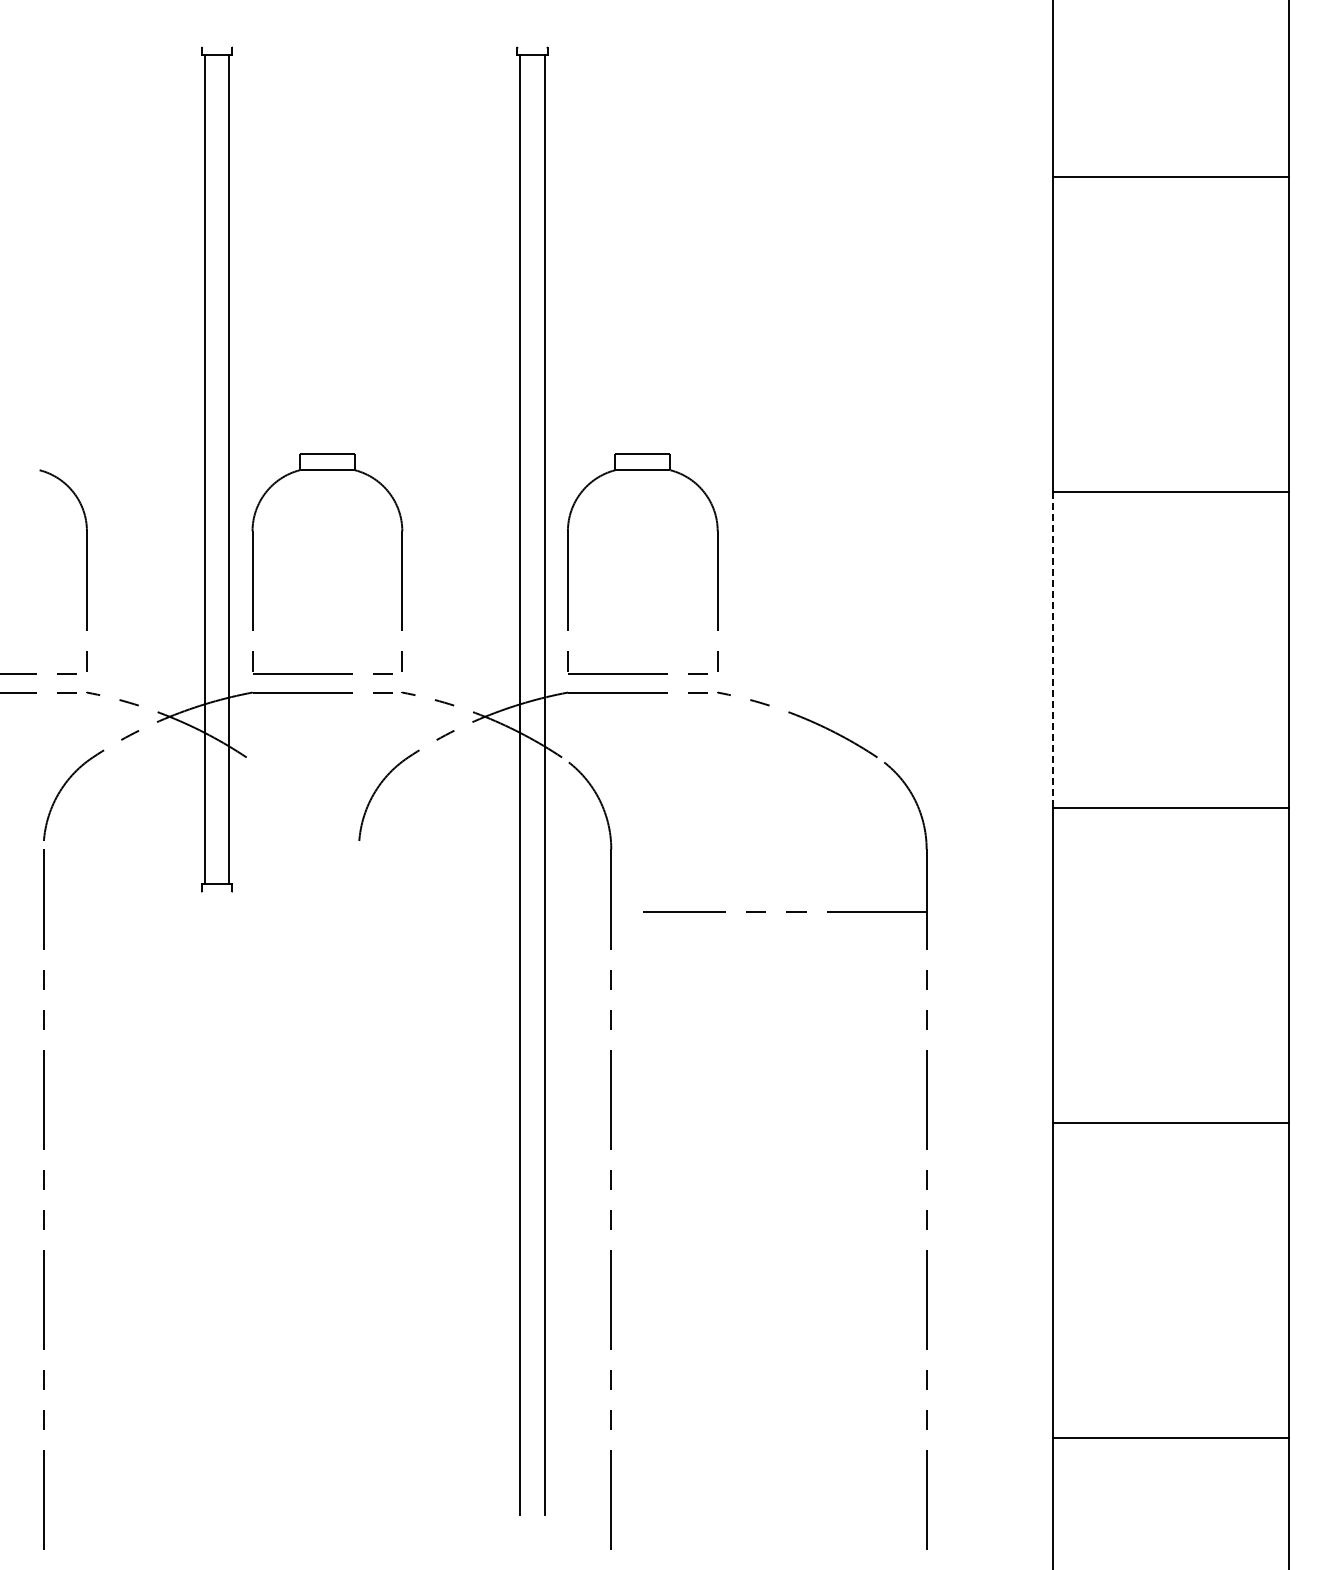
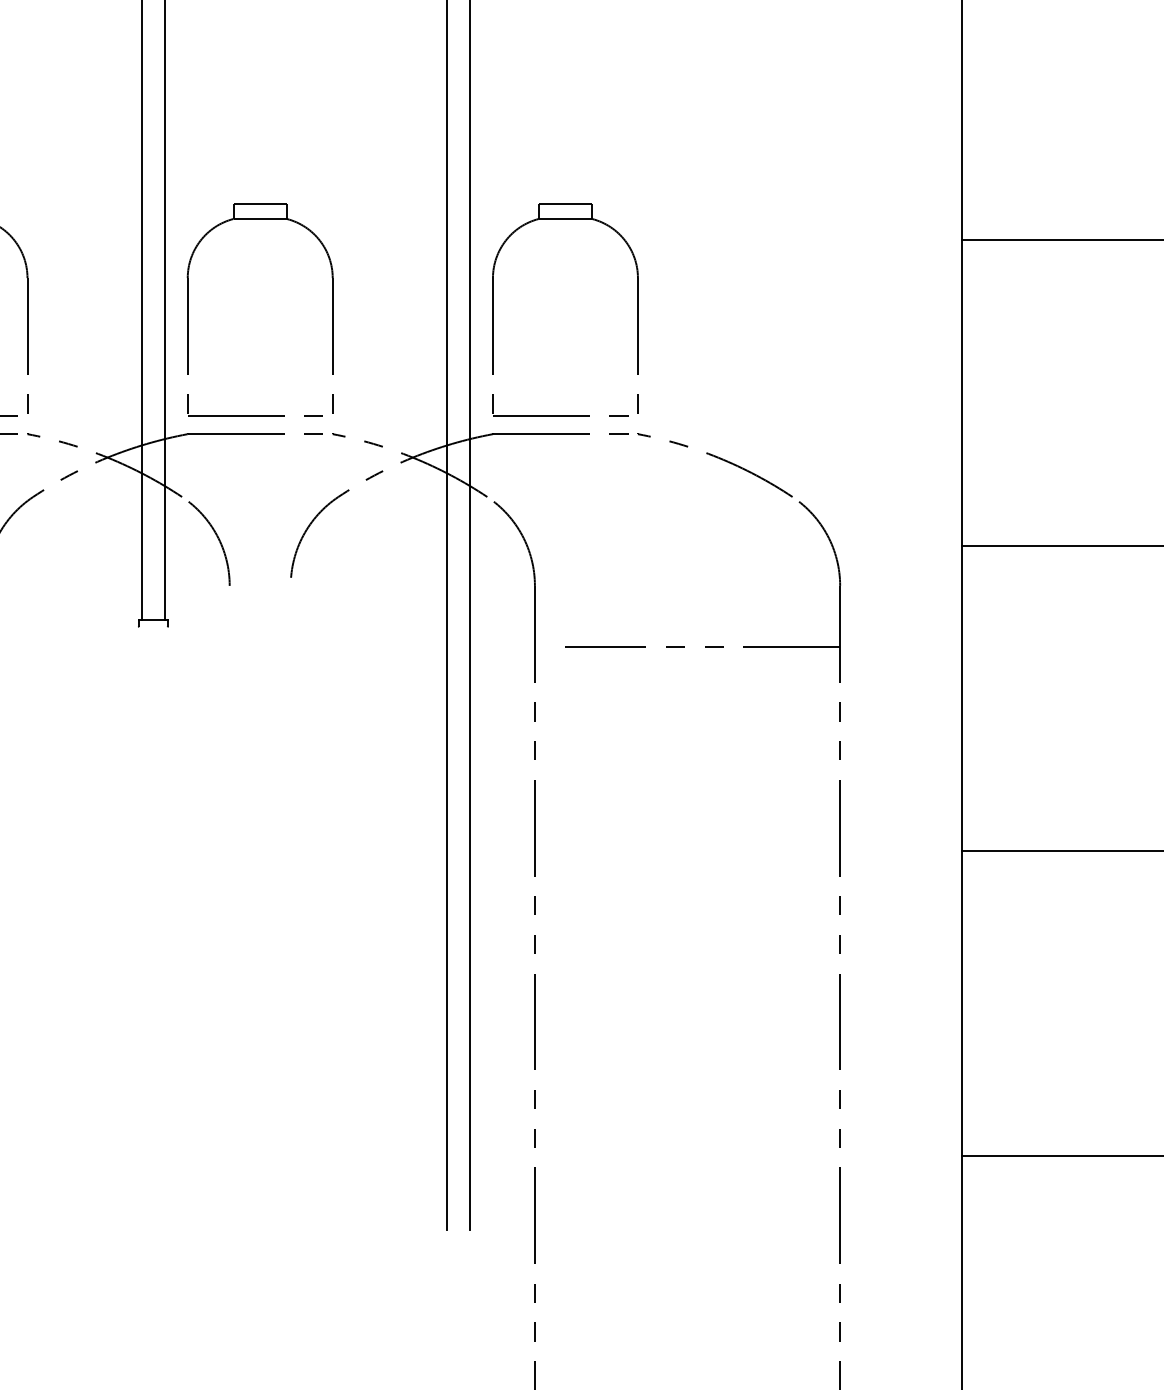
line: (1052, 650) -> (961, 393), dashed -> solid
arc: (282, 799) -> (216, 537), added

